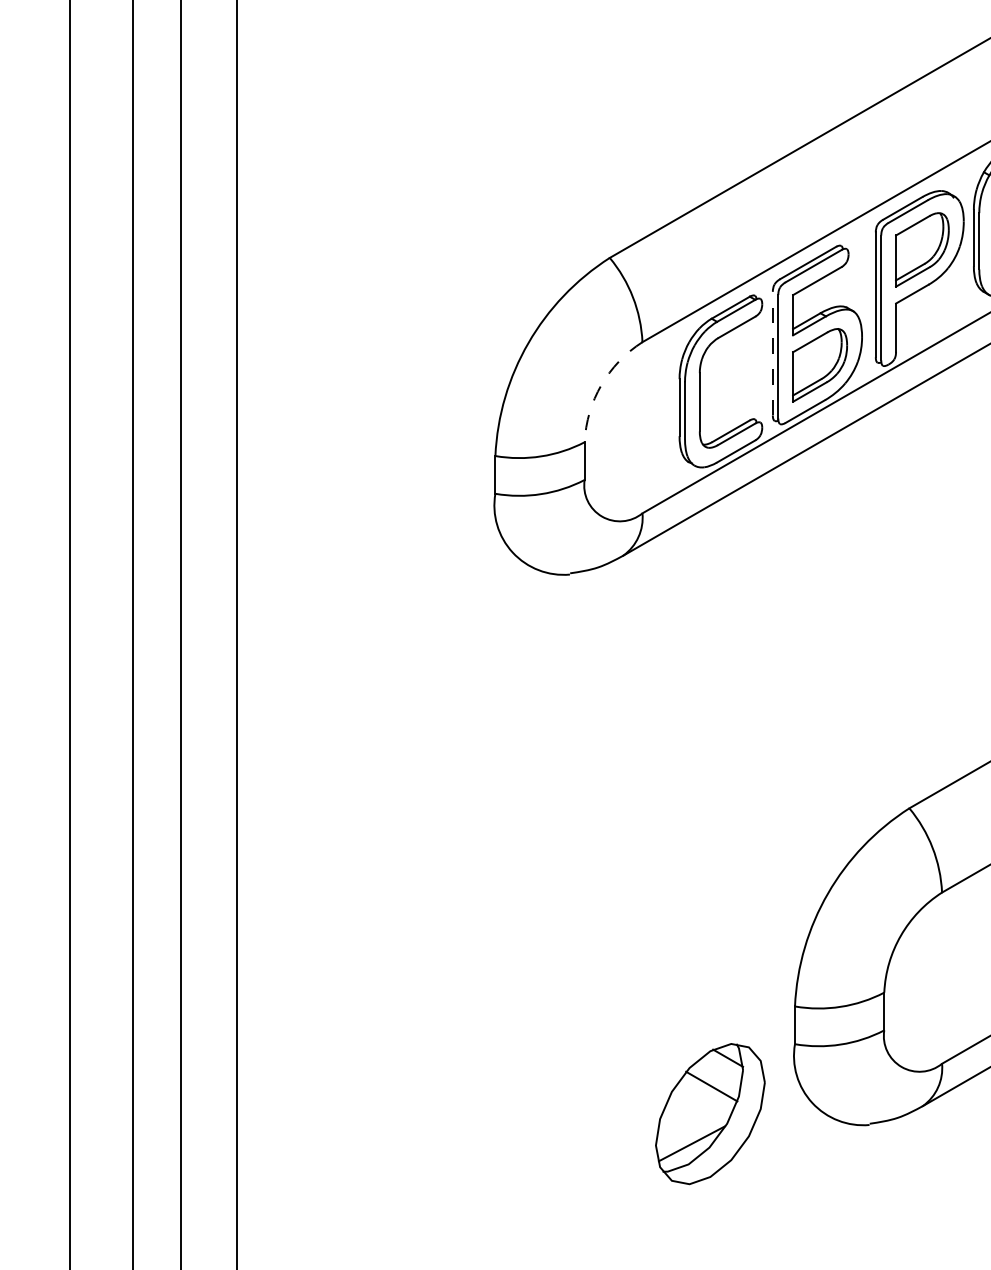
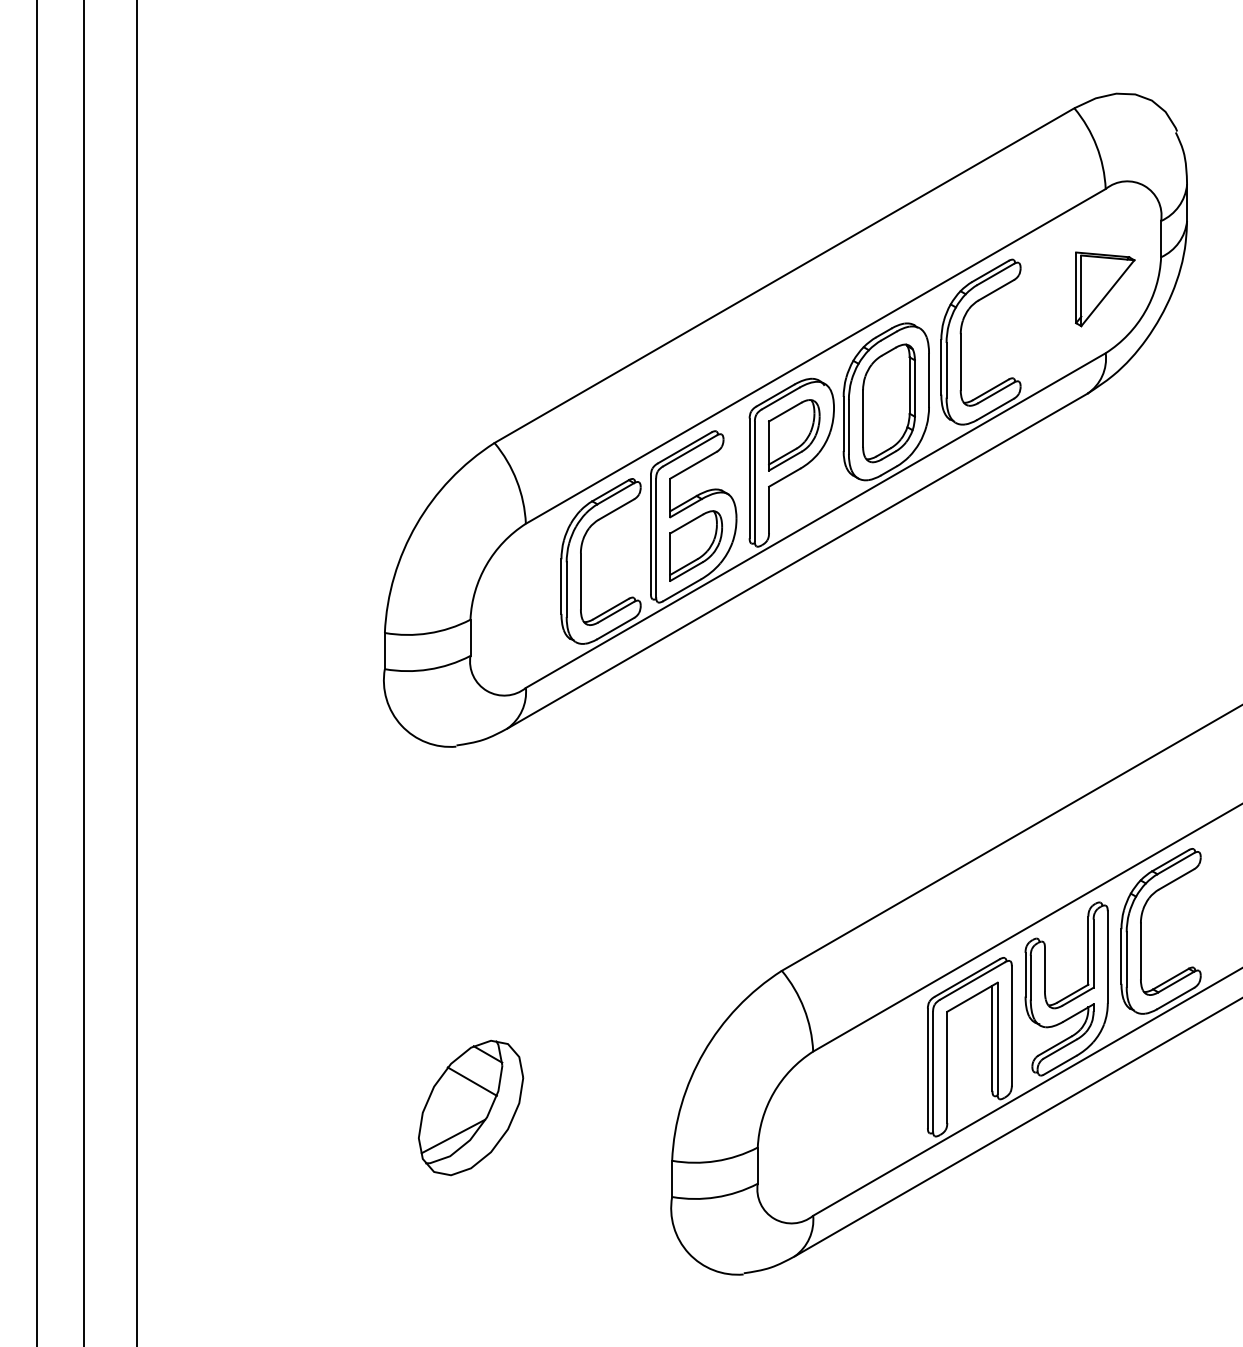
line: (772, 353) -> (650, 534), dashed -> solid
arc: (601, 385) -> (486, 565), dashed -> solid
part: (710, 1113) -> (471, 1107), moved

